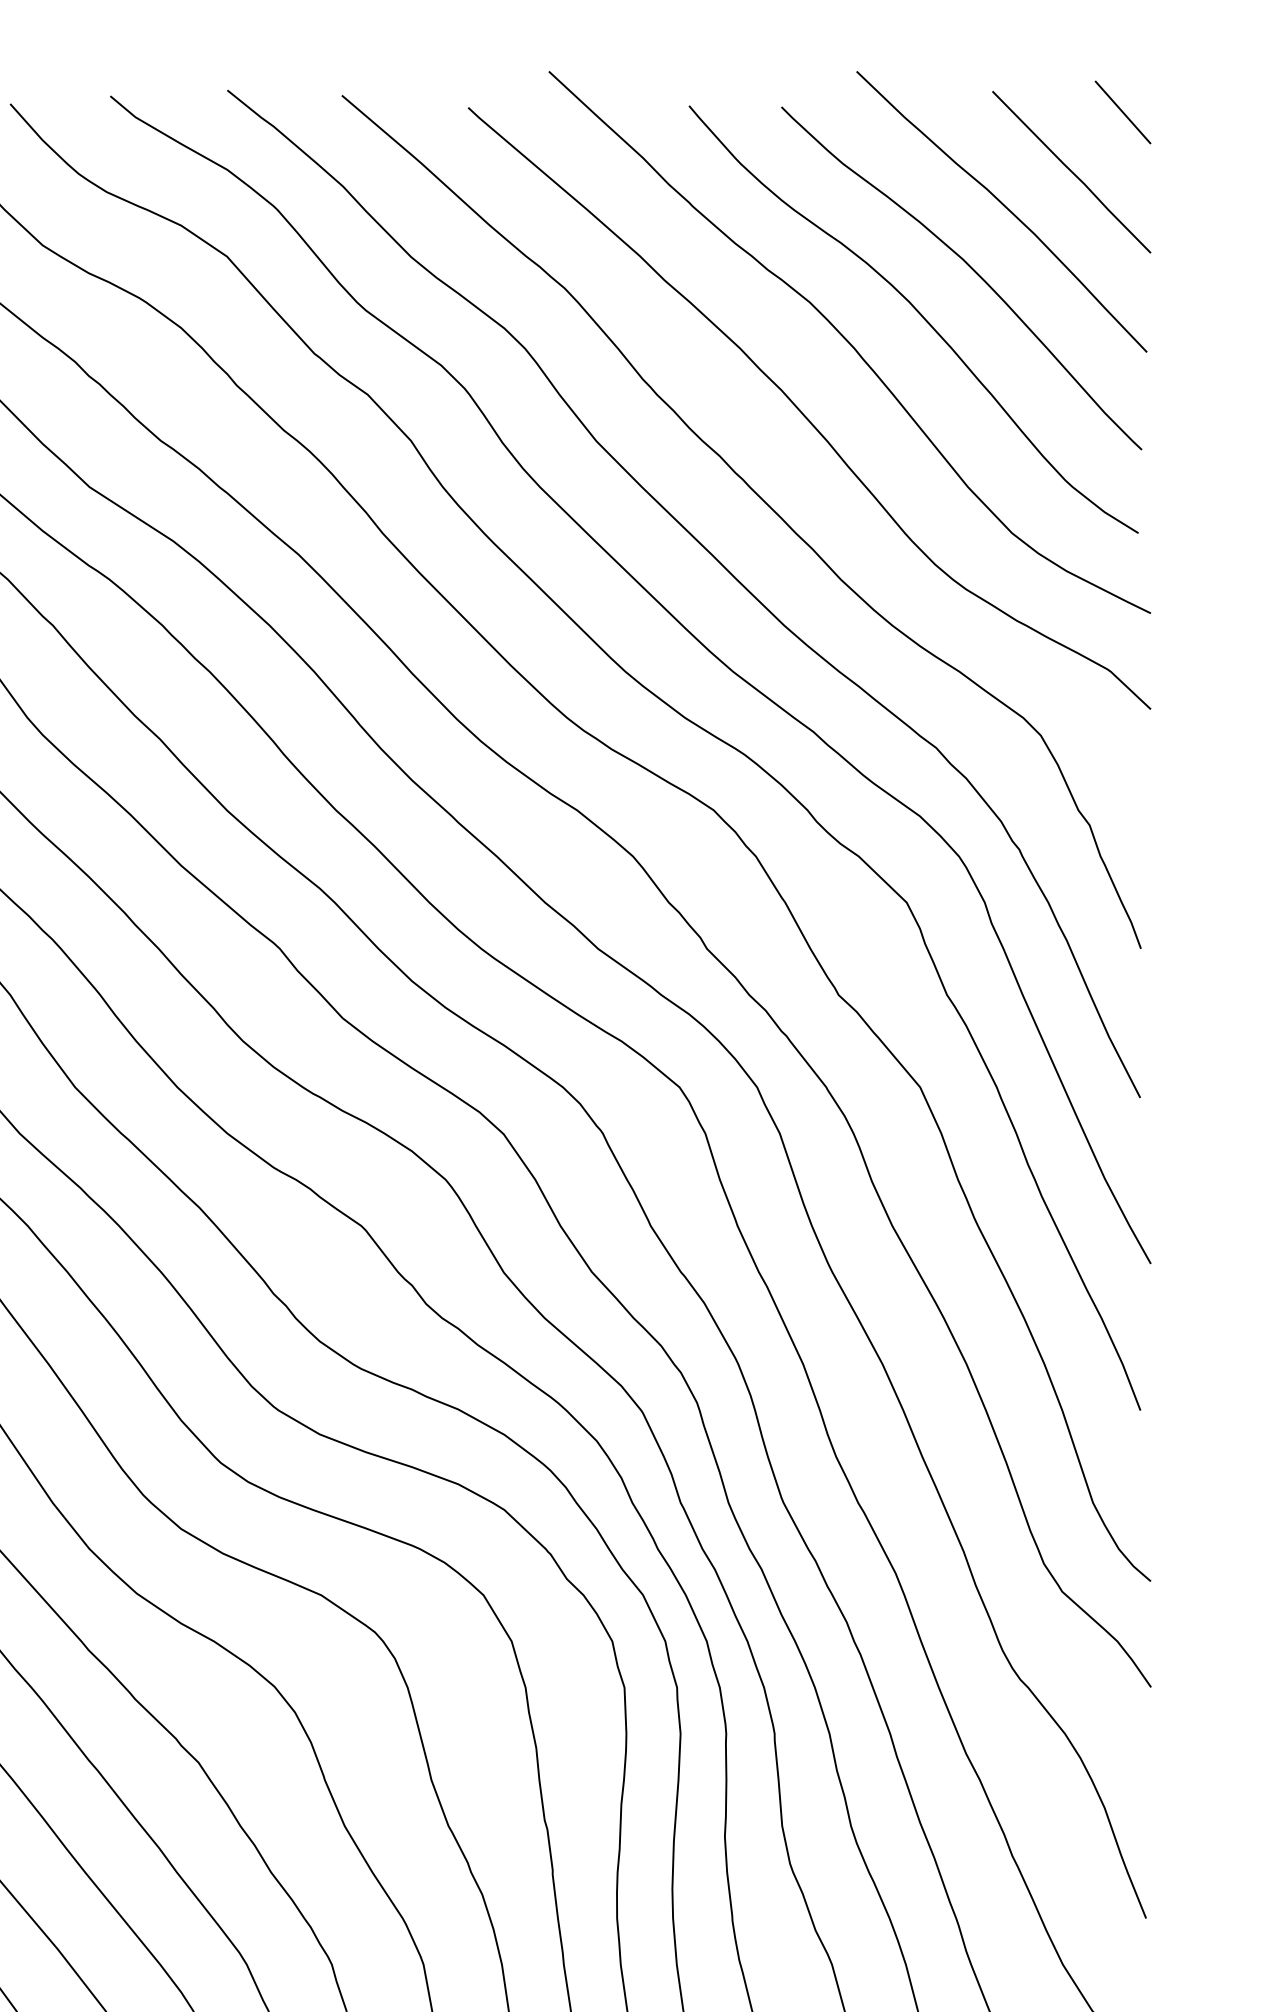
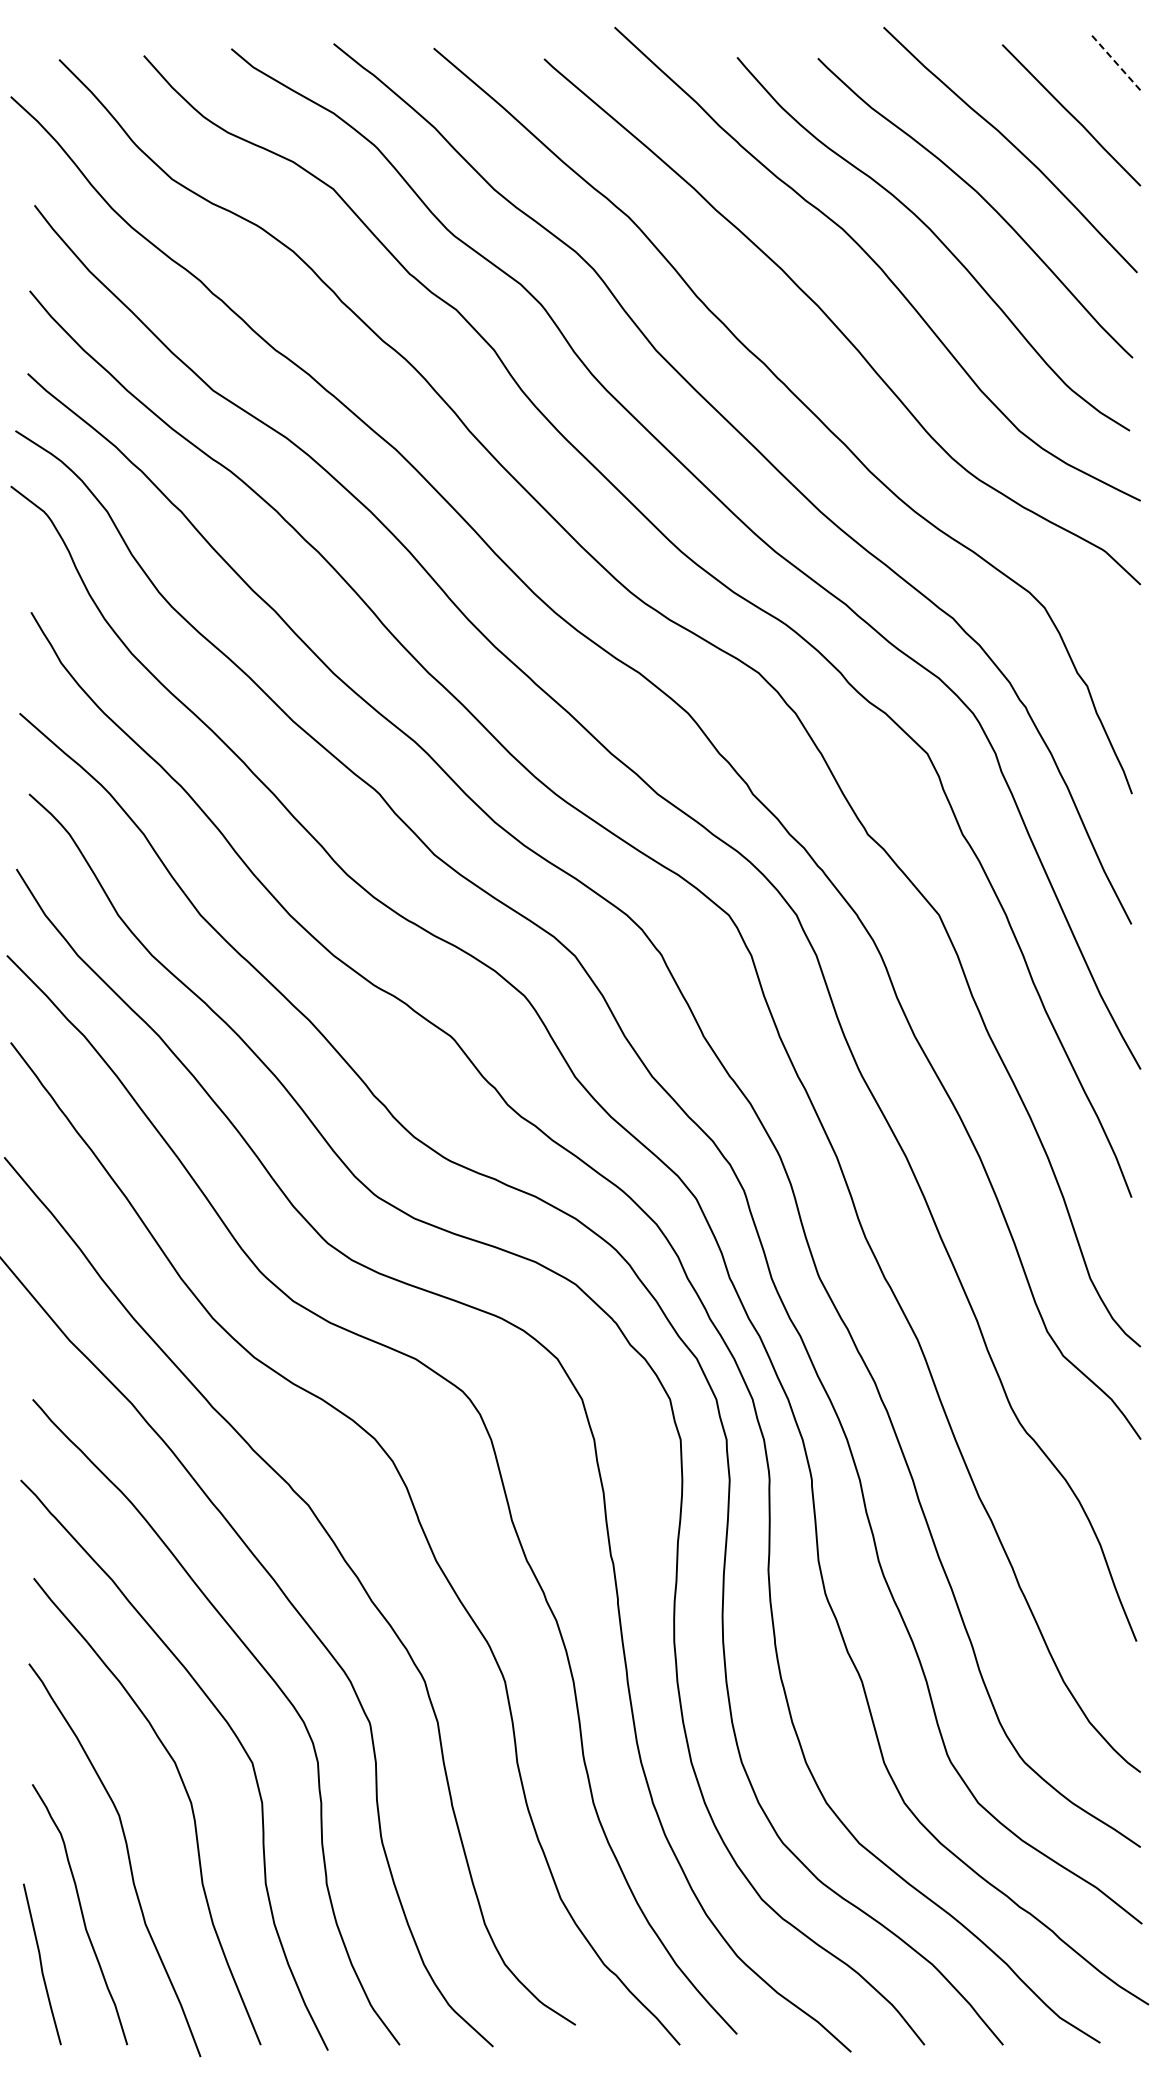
line: (1123, 112) -> (1116, 63), solid -> dashed

